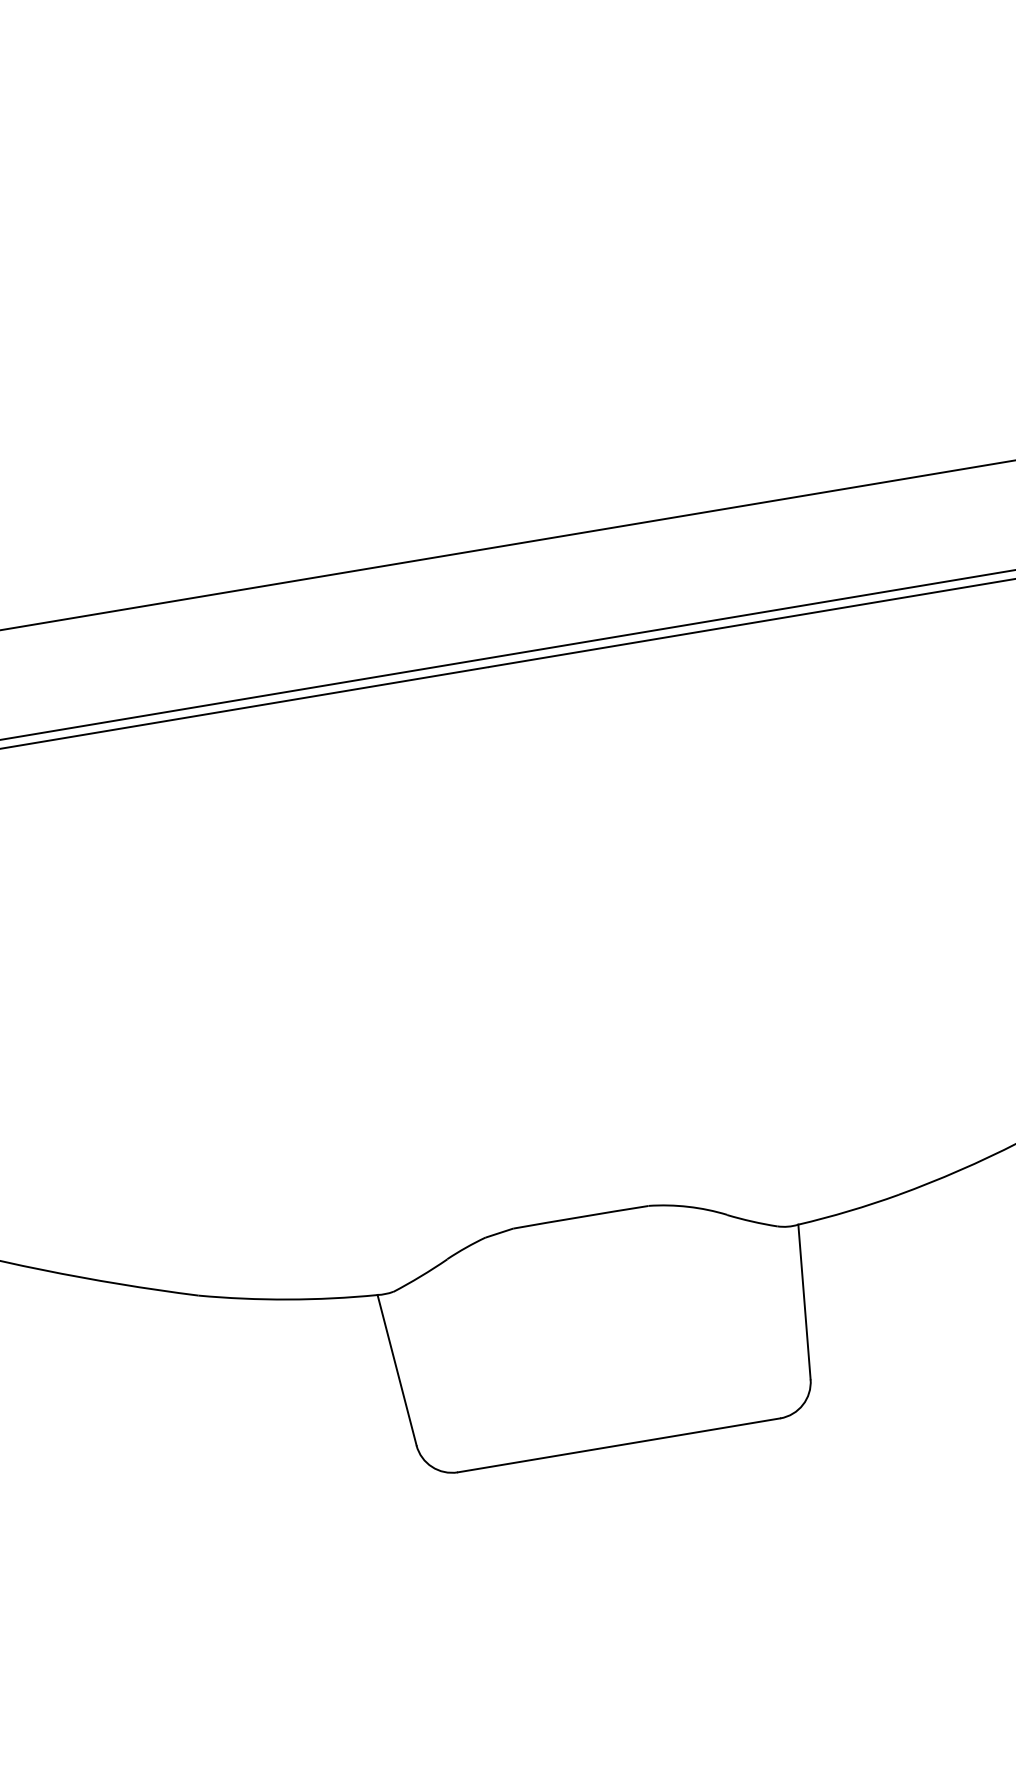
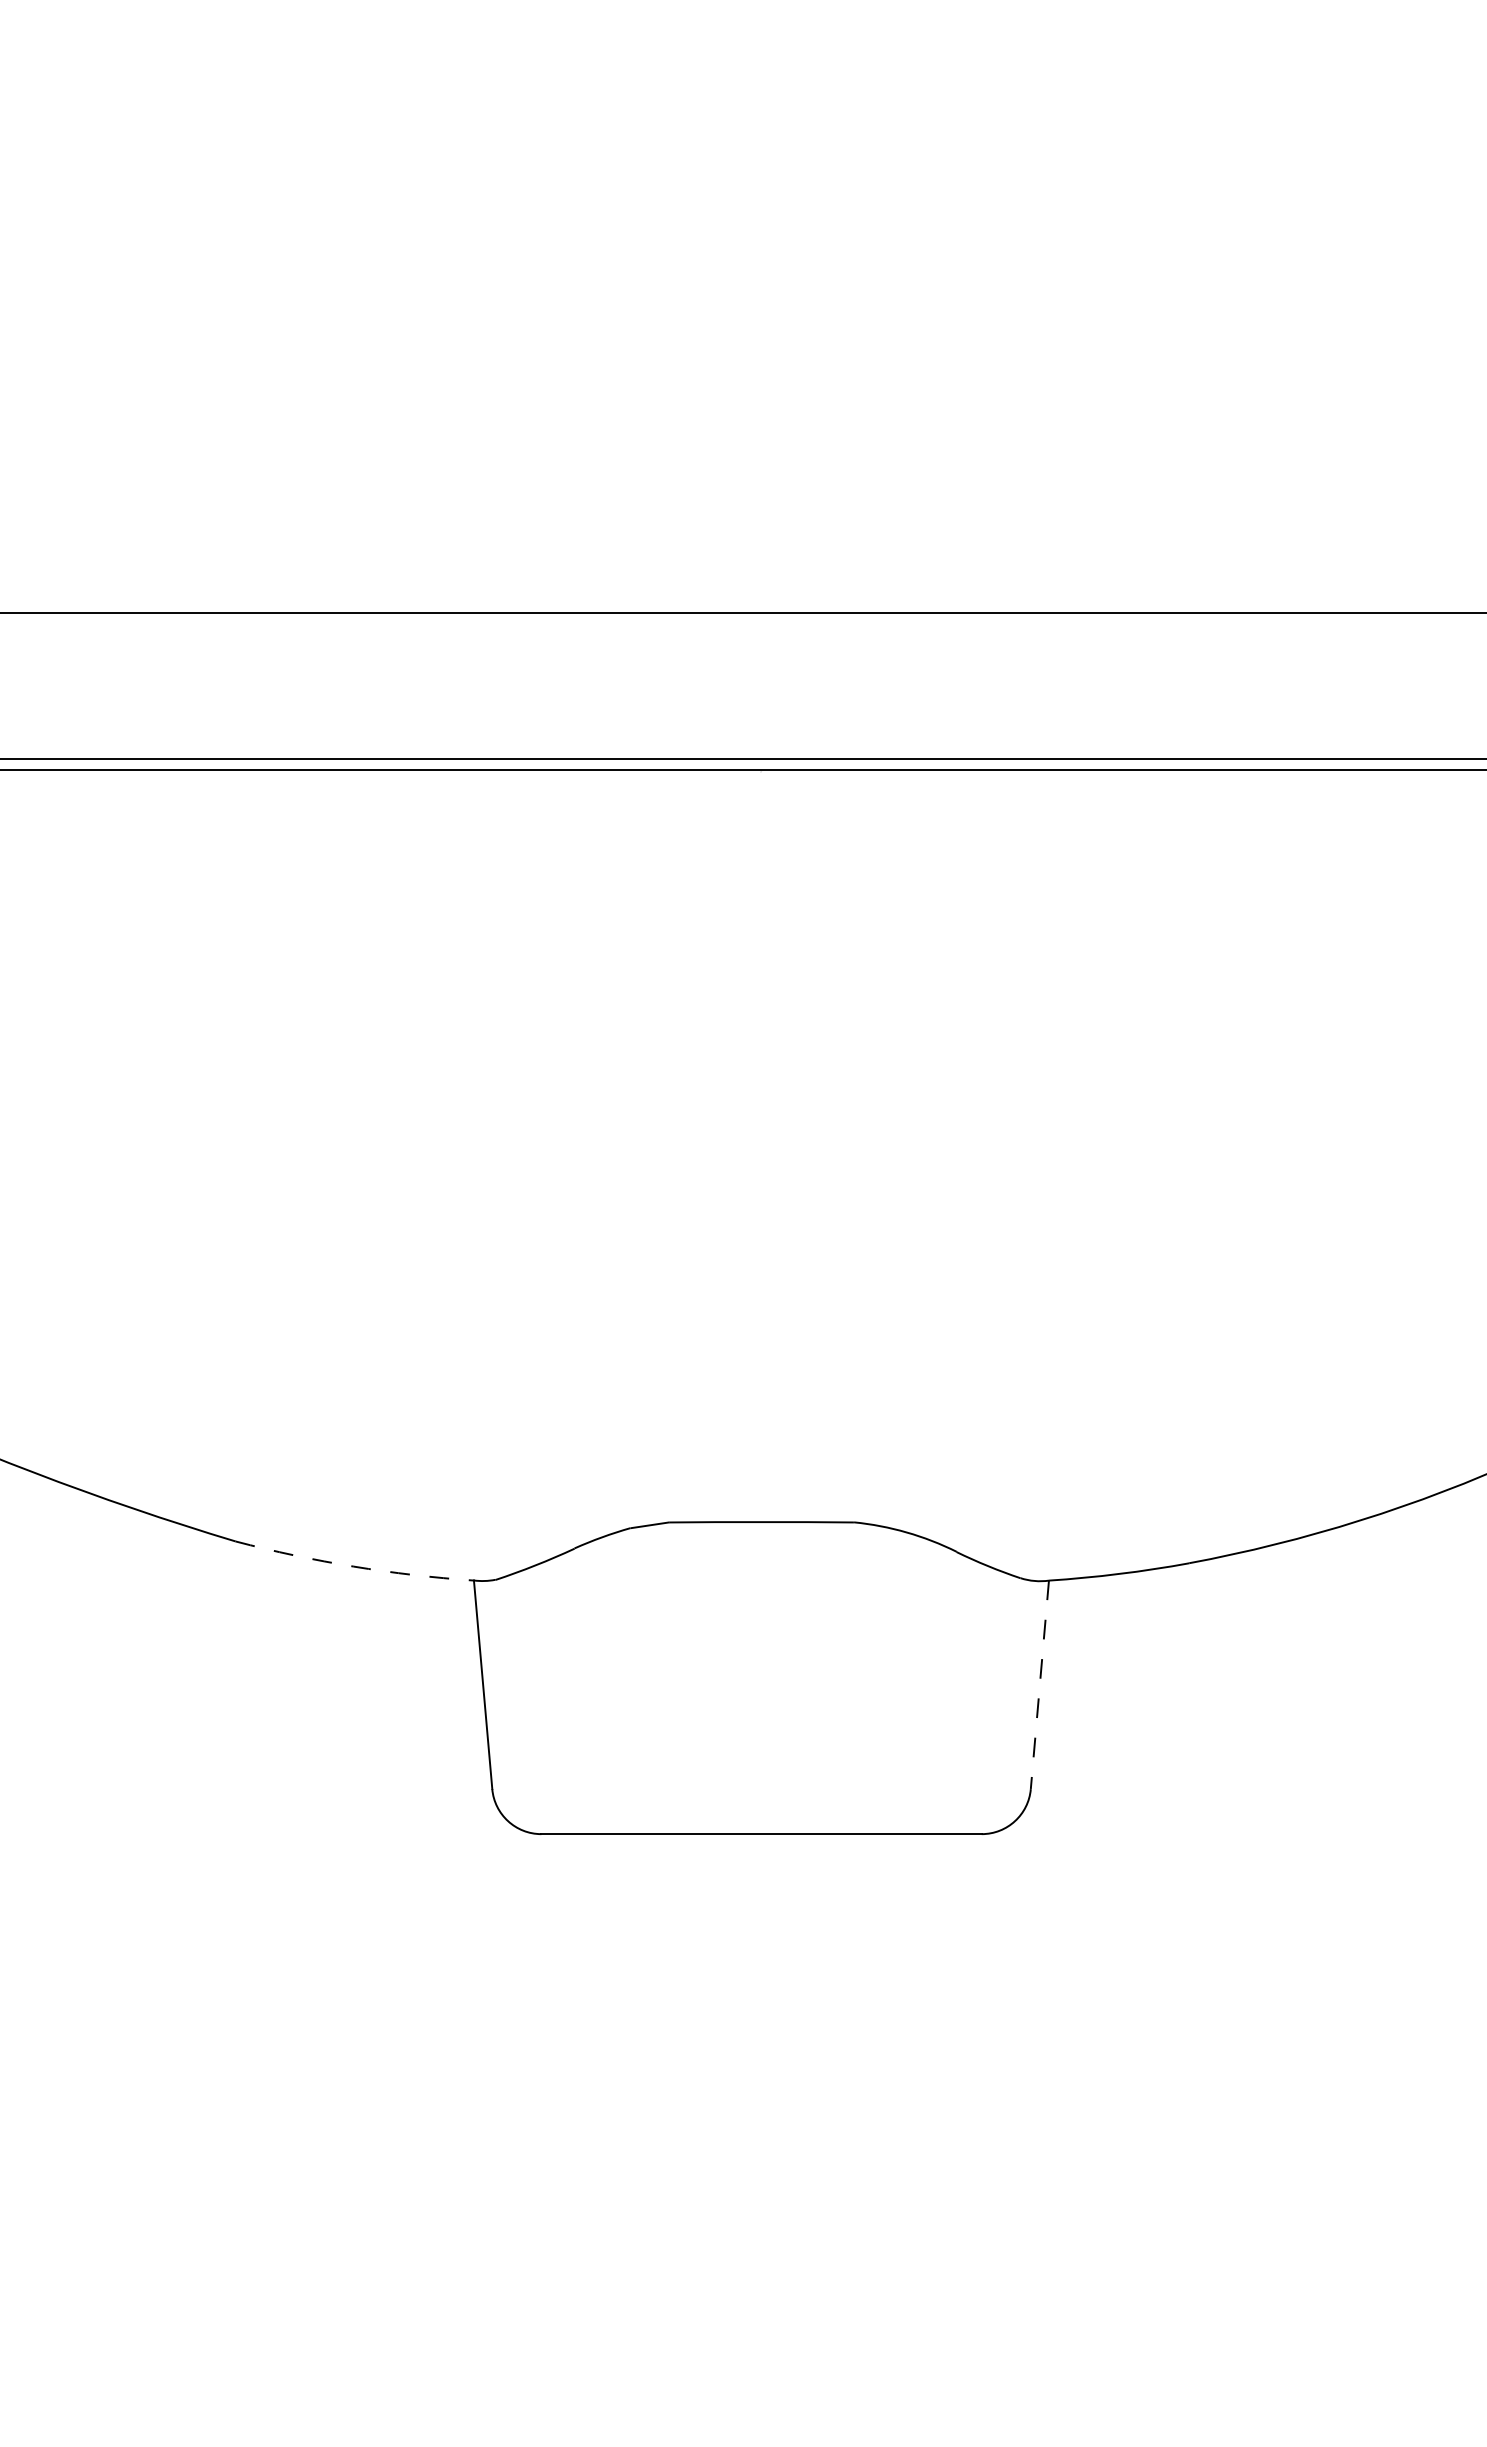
arc: (287, 1299) -> (353, 1566), solid -> dashed
line: (804, 1301) -> (1039, 1684), solid -> dashed

